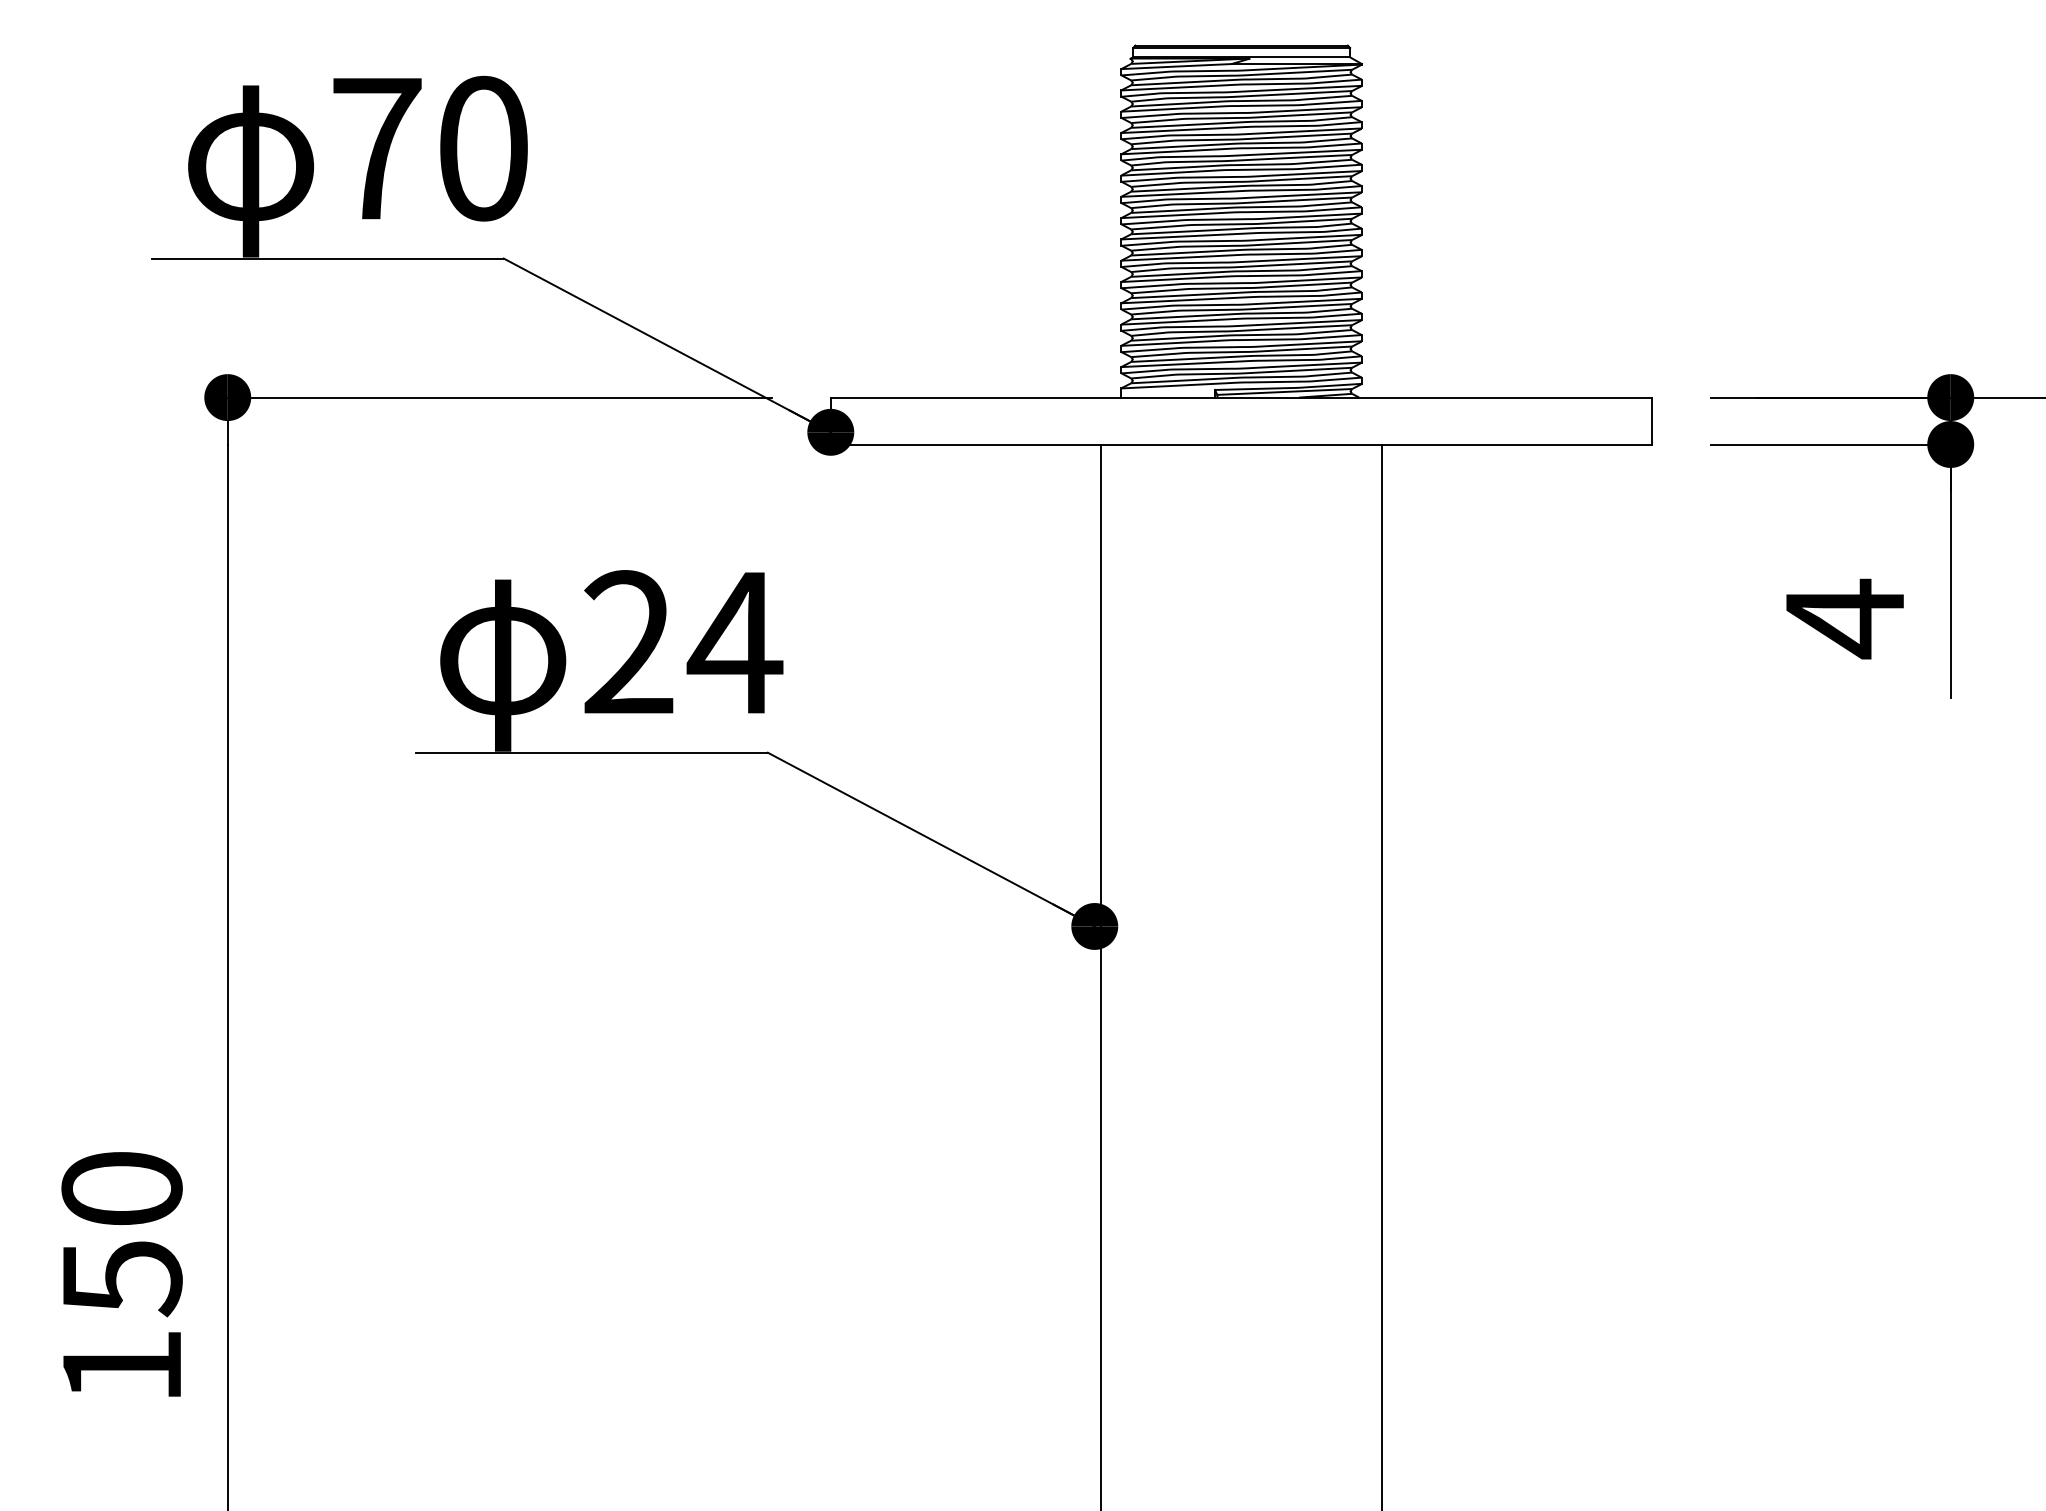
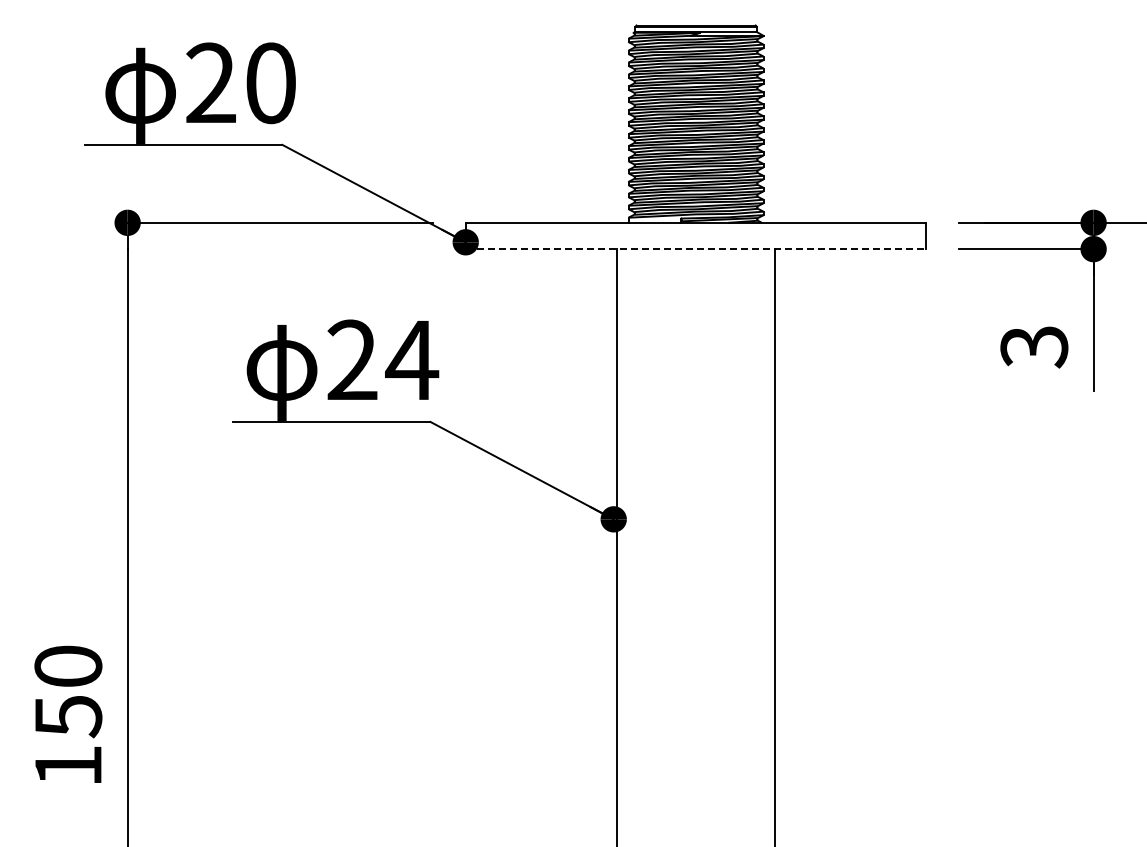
text: (377, 147) -> (211, 82), 70 -> 20
line: (1242, 445) -> (696, 249), solid -> dashed
text: (1845, 618) -> (1034, 346), 4 -> 3

